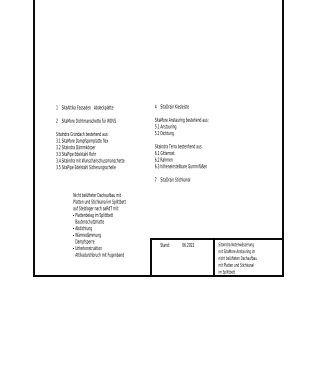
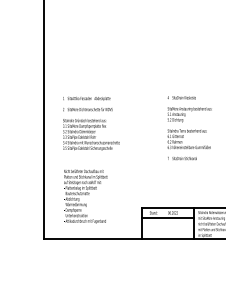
text: (181, 142) -> (189, 127), moved
text: (99, 225) -> (85, 196), moved
line: (182, 251) -> (168, 218), added

